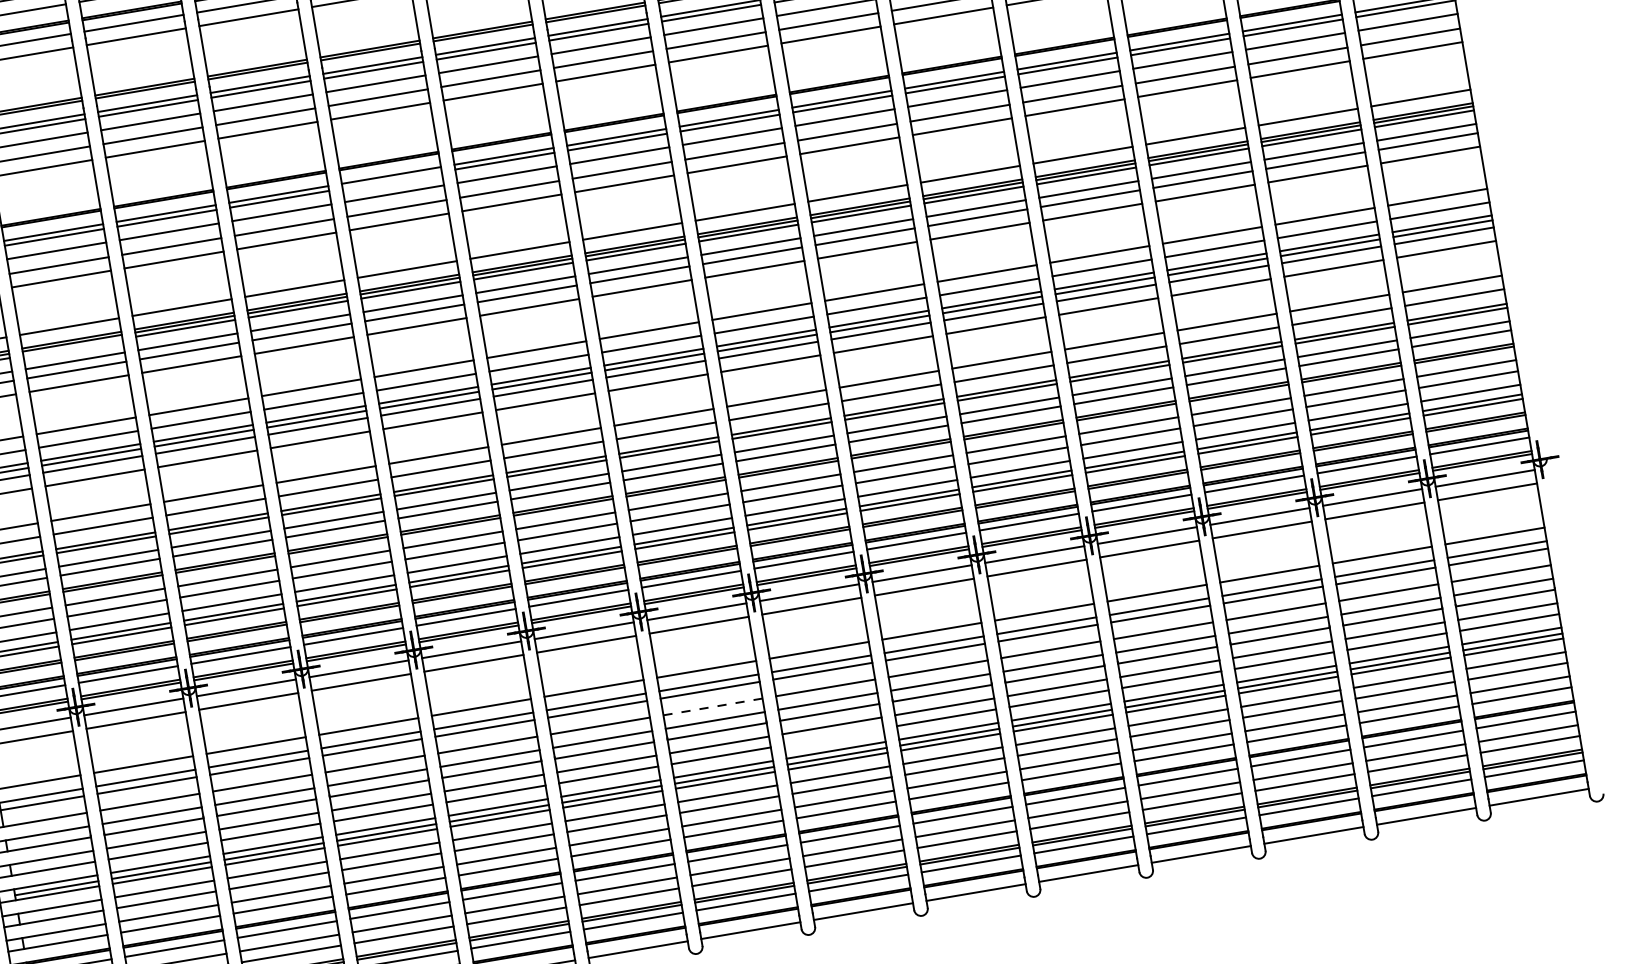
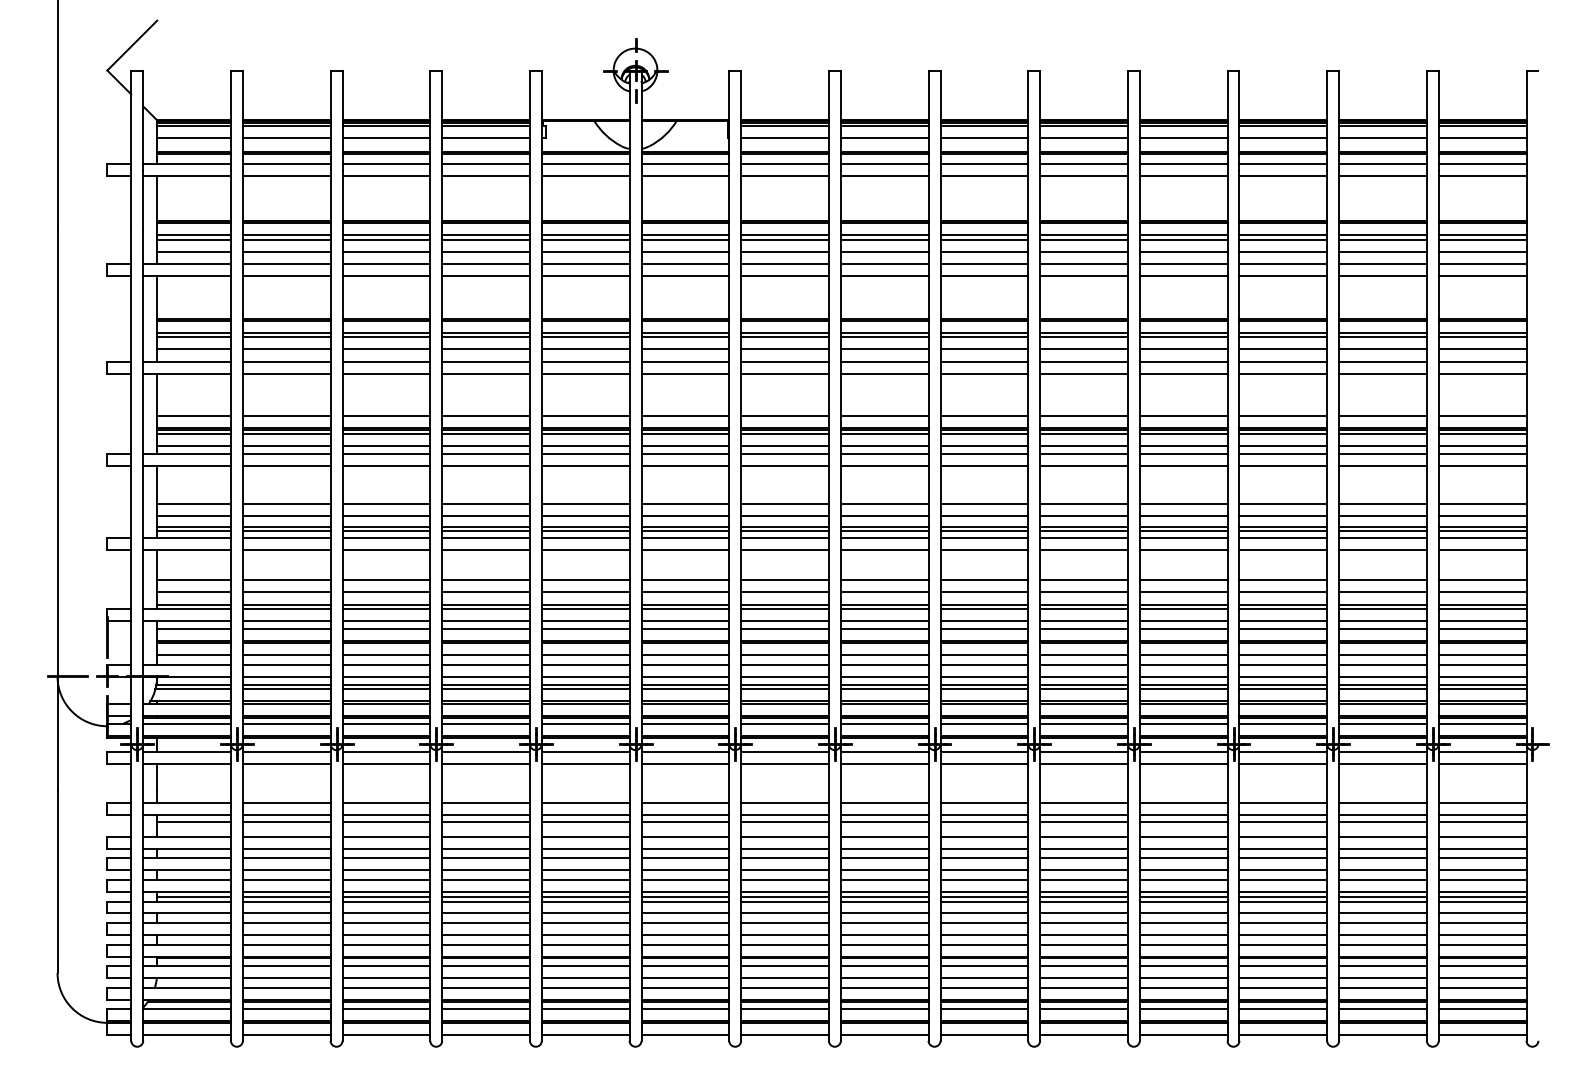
line: (391, 179) -> (585, 336), added
line: (72, 347) -> (286, 434), added
line: (713, 706) -> (785, 836), dashed -> solid
line: (833, 736) -> (884, 879), added

